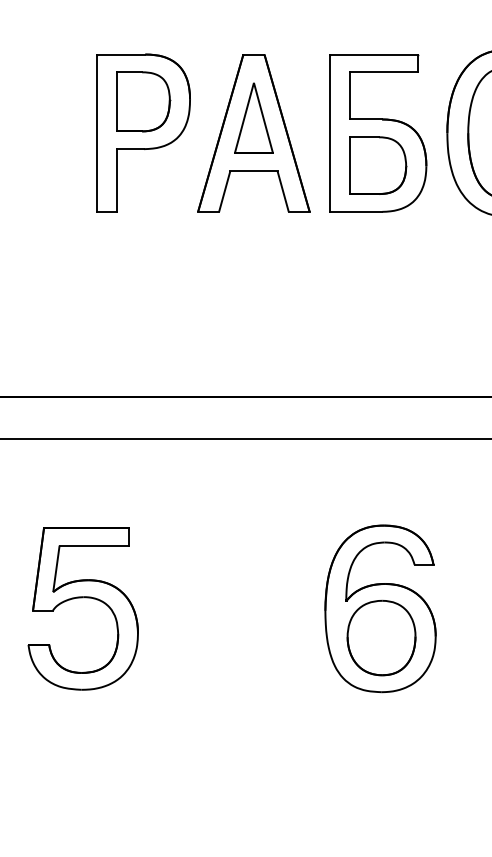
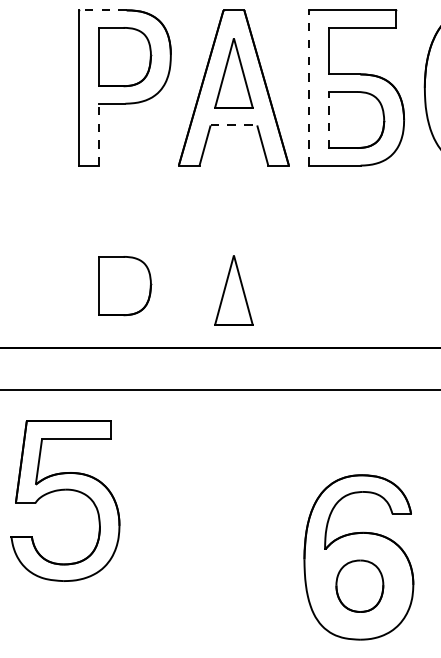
line: (120, 54) -> (102, 10), solid -> dashed
line: (329, 133) -> (308, 88), solid -> dashed
line: (349, 165) -> (328, 119), solid -> dashed
line: (253, 171) -> (233, 125), solid -> dashed
line: (117, 180) -> (99, 134), solid -> dashed
part: (143, 333) -> (124, 285), added
part: (253, 337) -> (233, 289), added
part: (82, 598) -> (64, 490), moved
part: (381, 637) -> (359, 585), size x0.7

